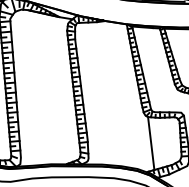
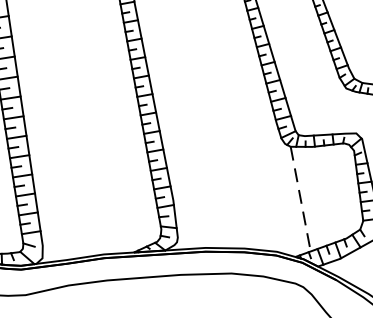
line: (151, 143) -> (301, 199), solid -> dashed

